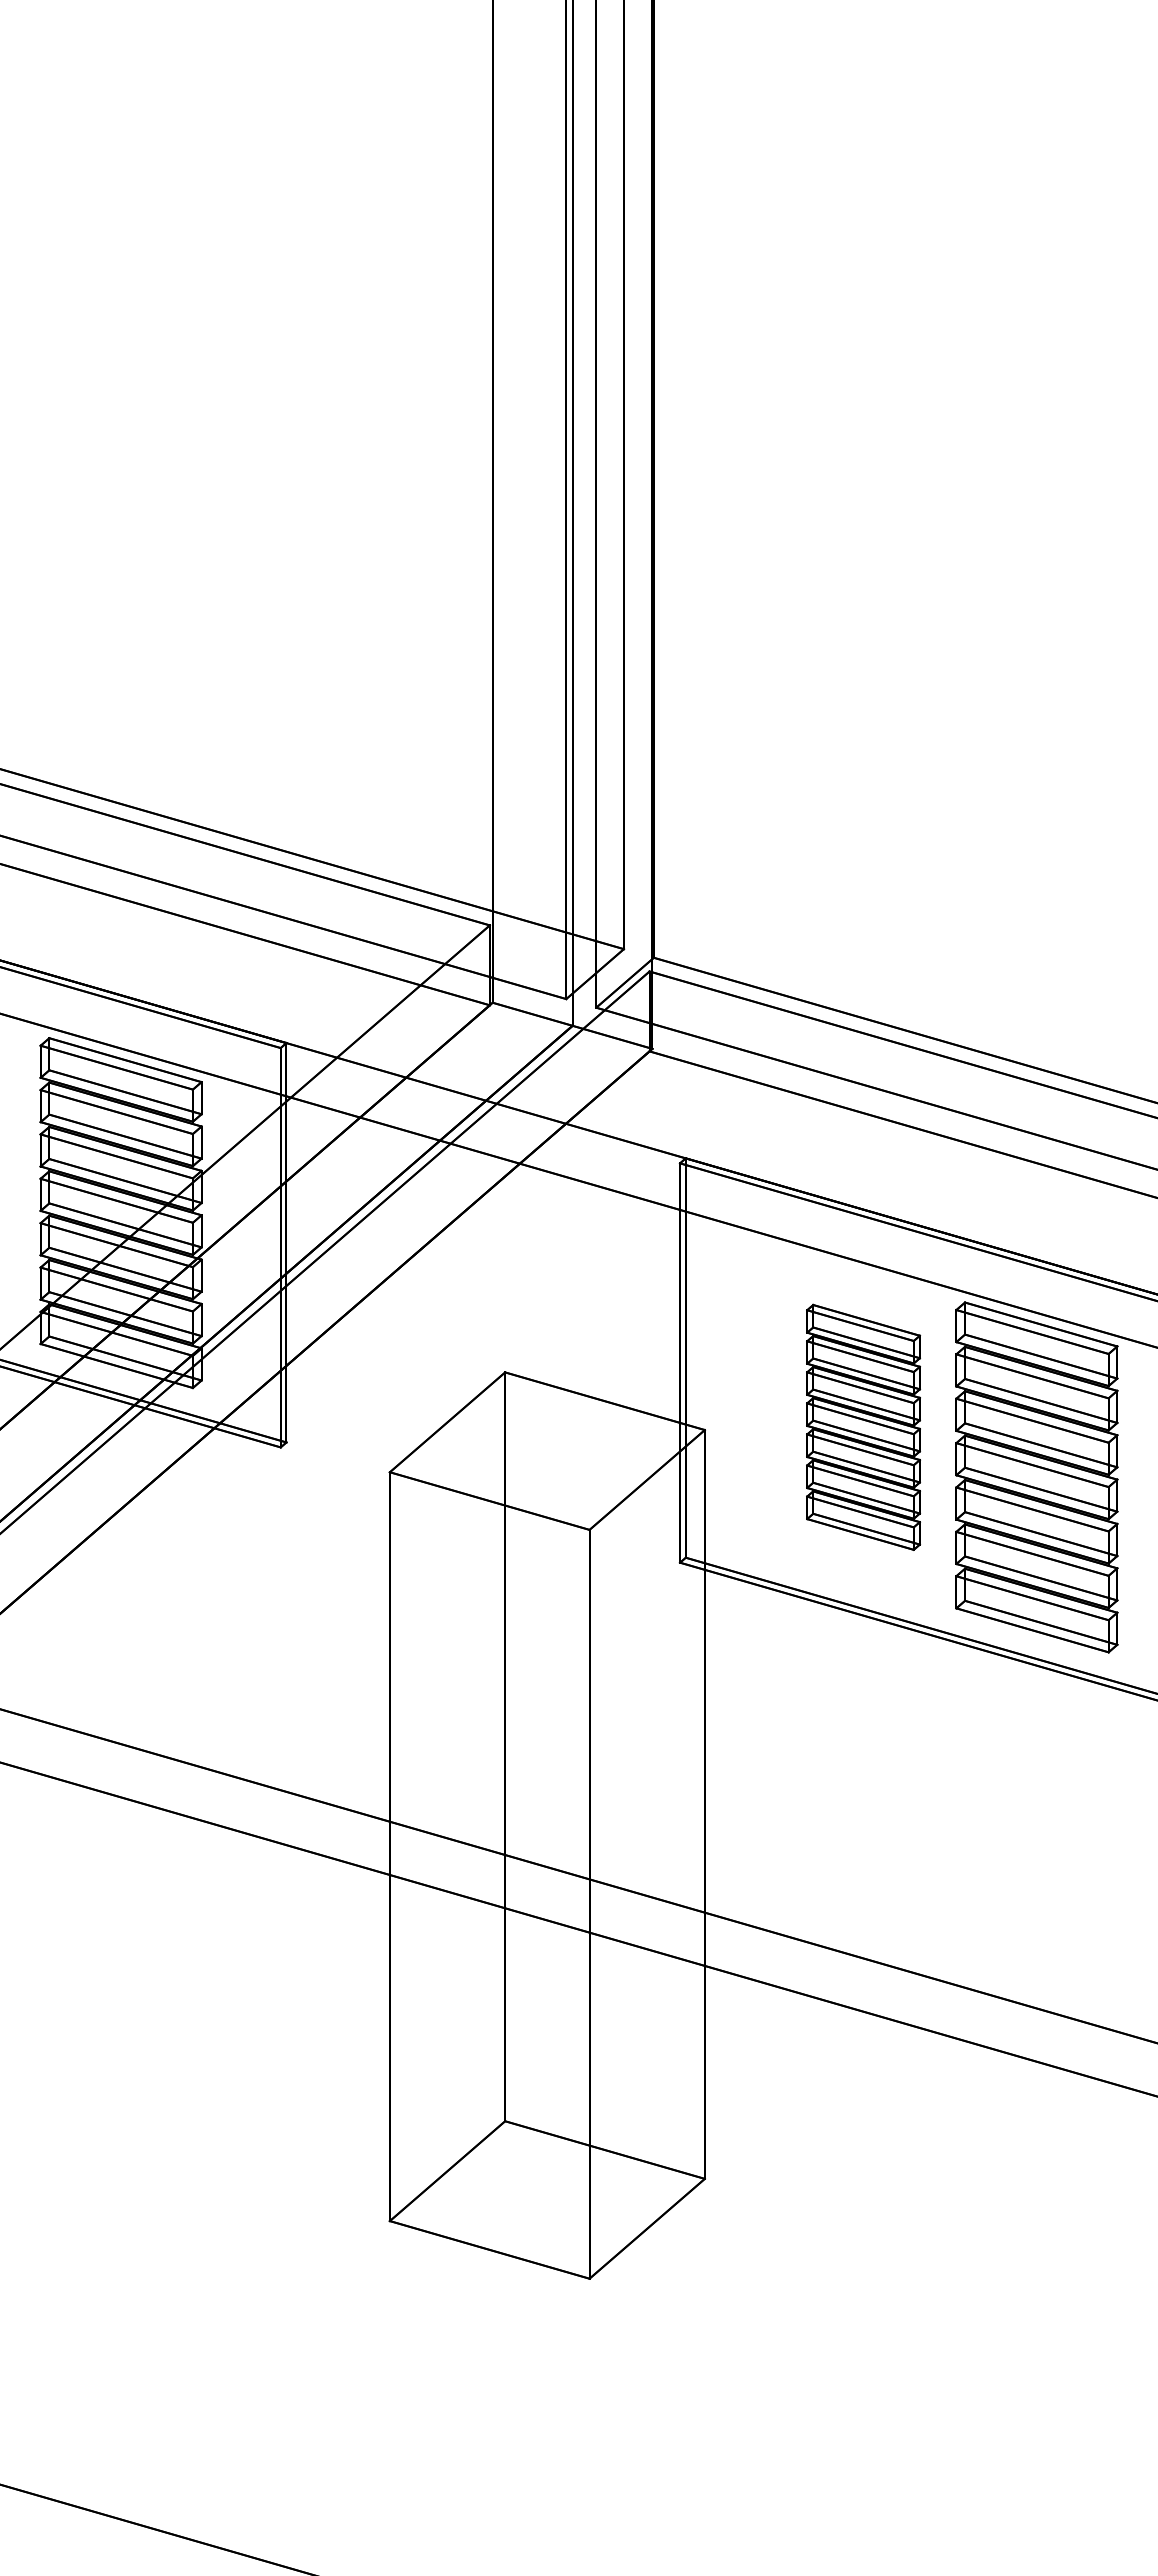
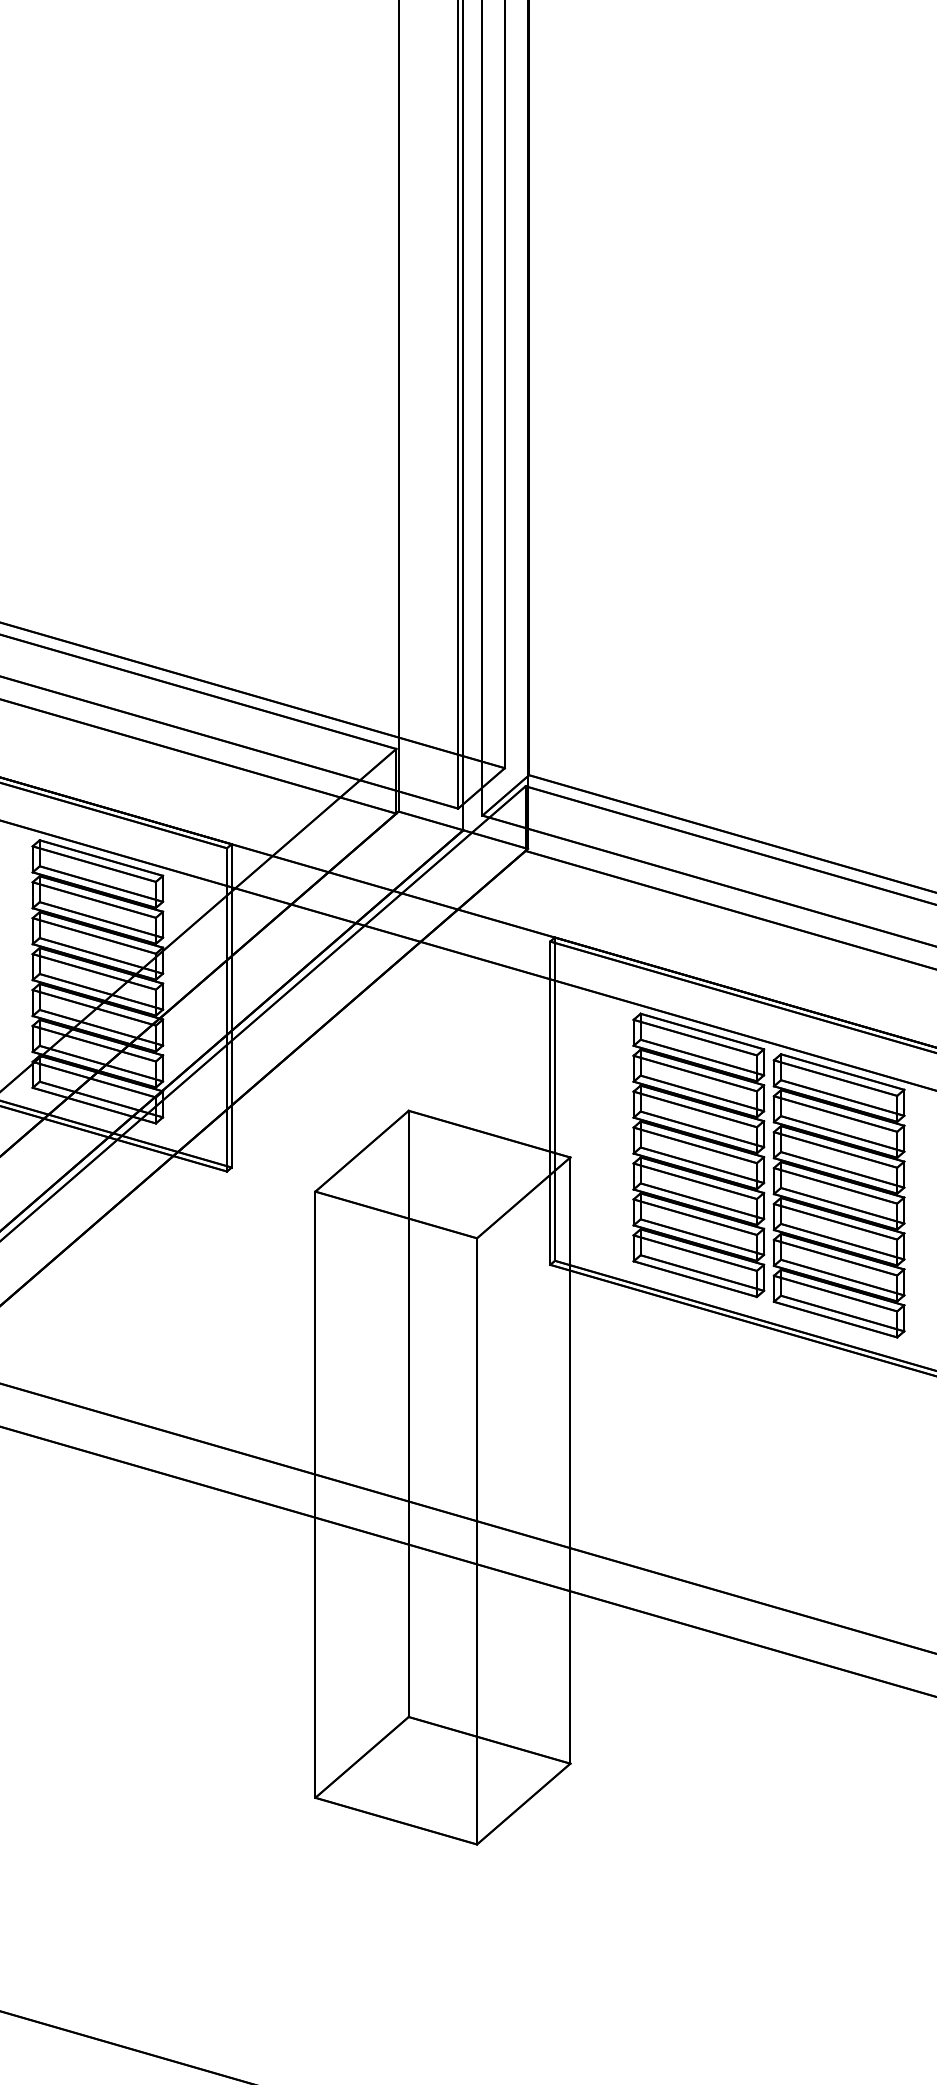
part: (863, 1427) -> (698, 1155), size x1.43

